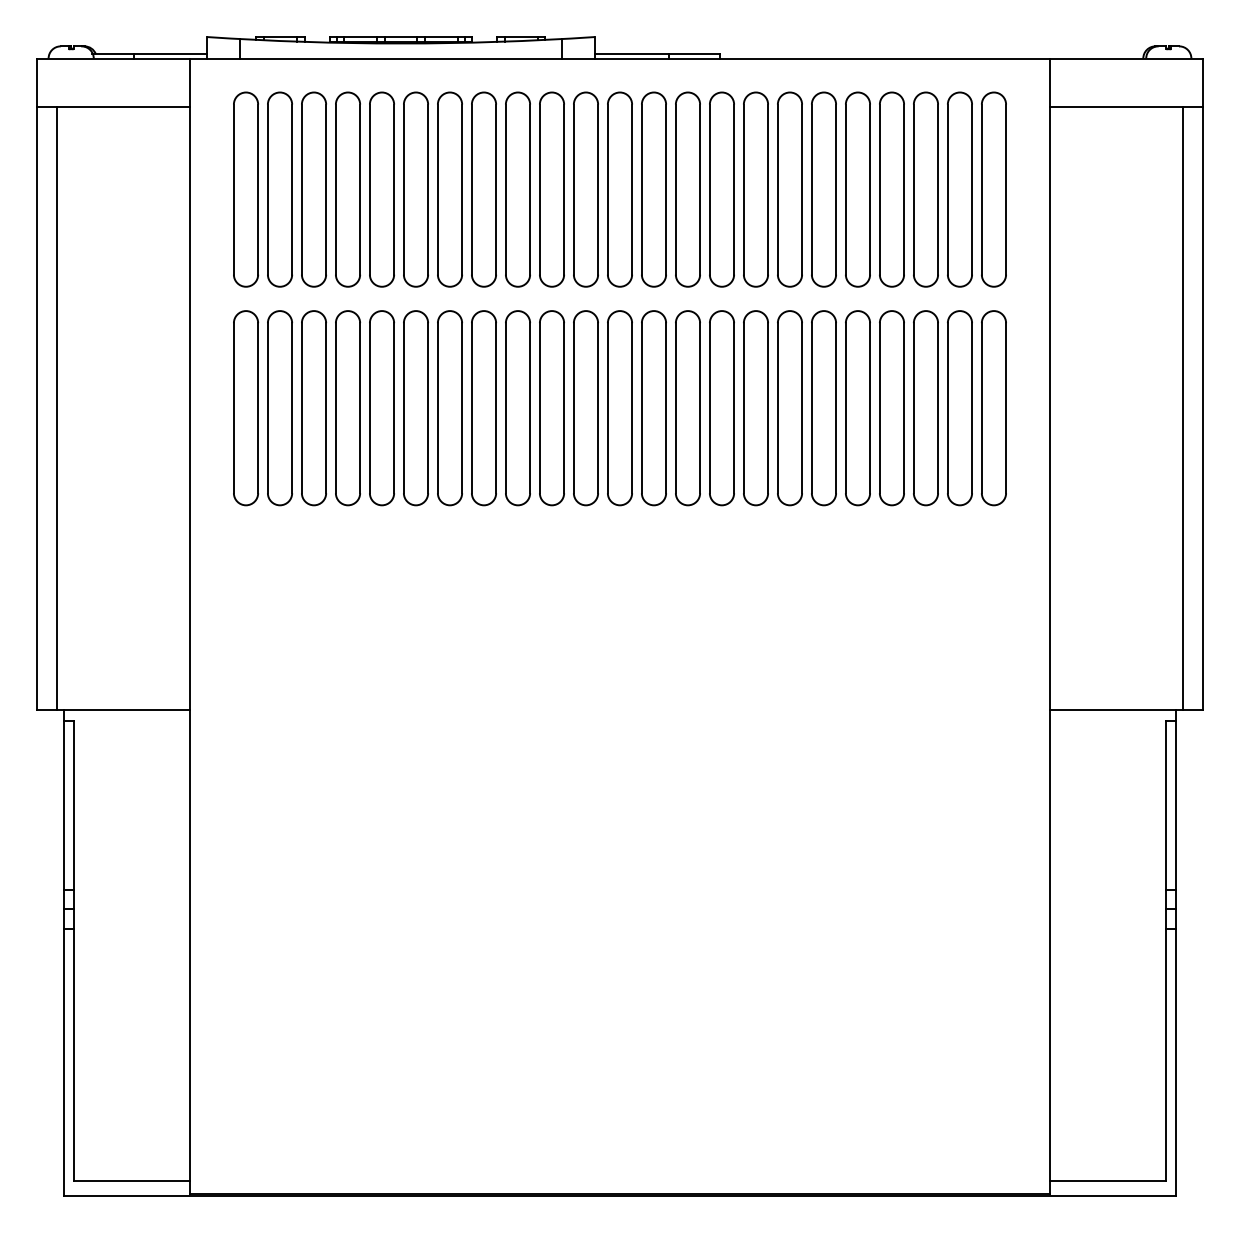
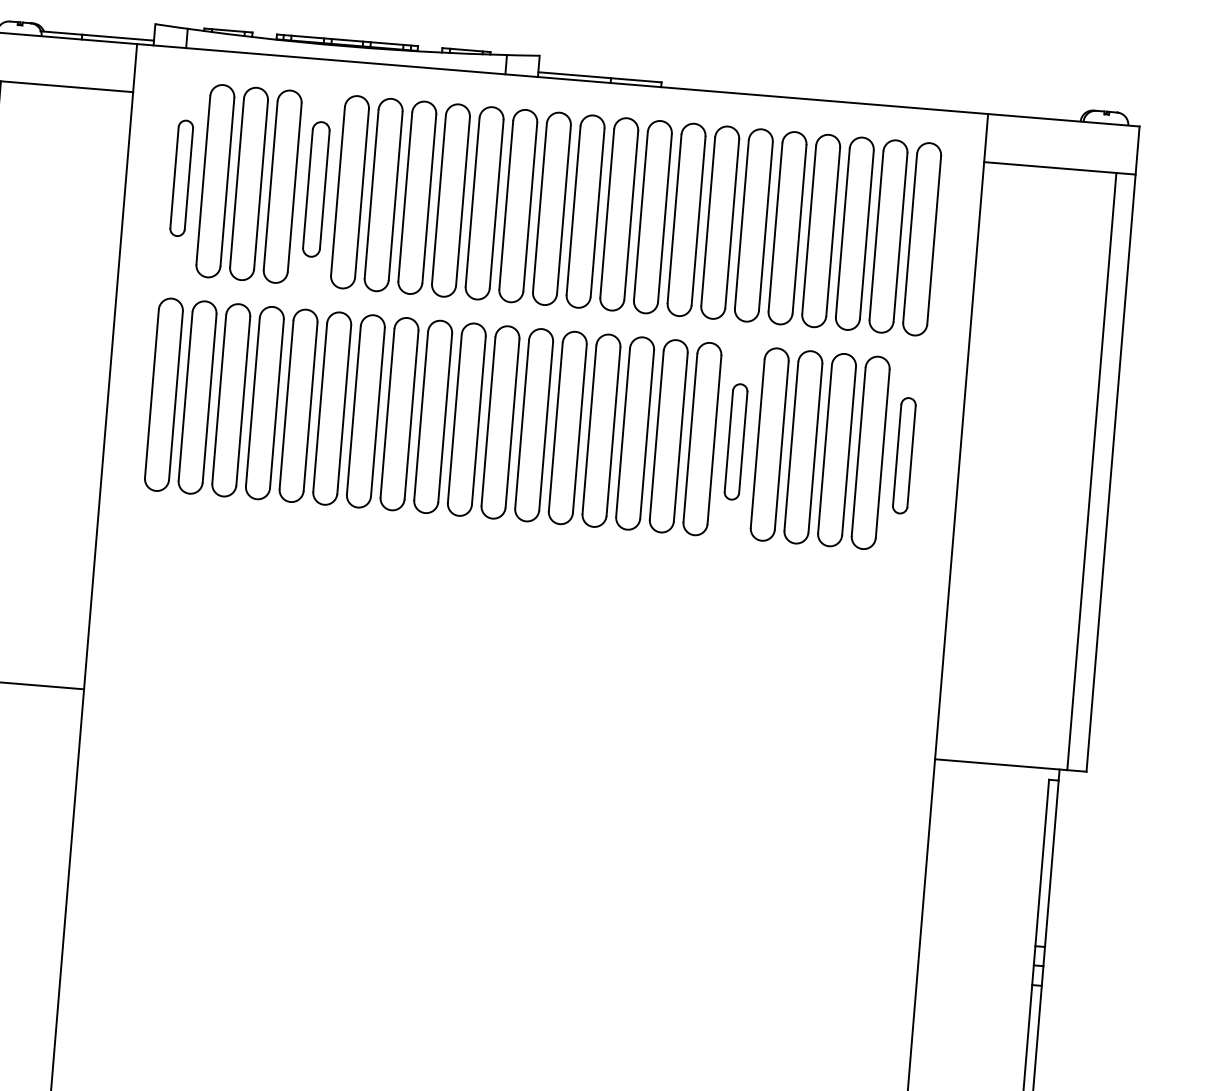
part: (245, 189) -> (181, 178), size x0.6
part: (381, 189) -> (315, 189), size x0.7
part: (823, 408) -> (735, 442), size x0.6
part: (993, 408) -> (903, 455), size x0.6

